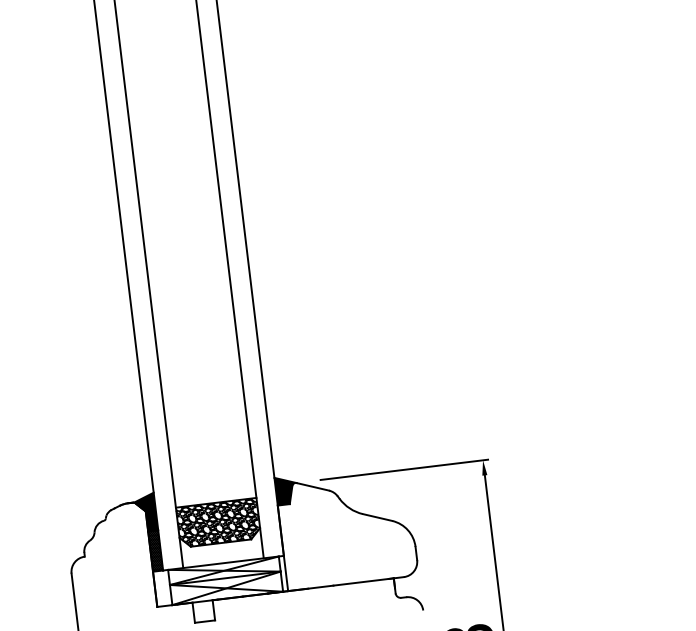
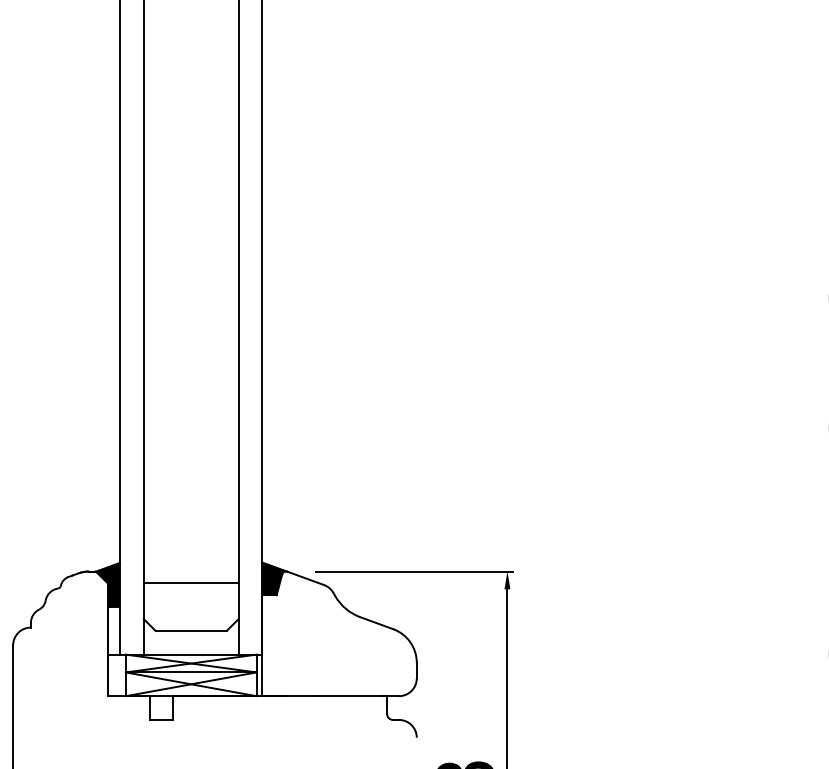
hatch: (217, 522) -> (190, 606), removed
hatch: (155, 550) -> (113, 630), removed

